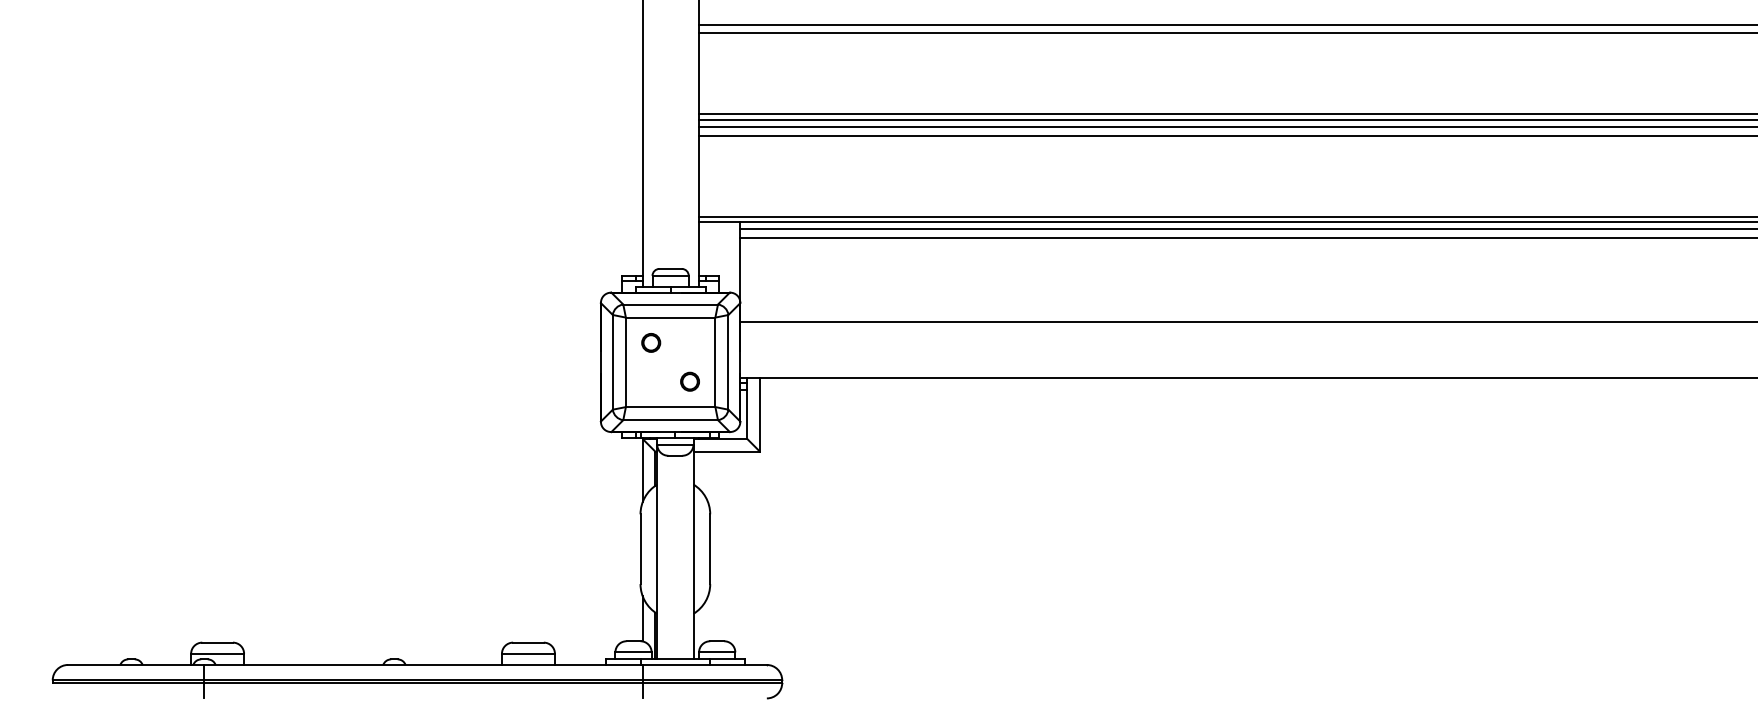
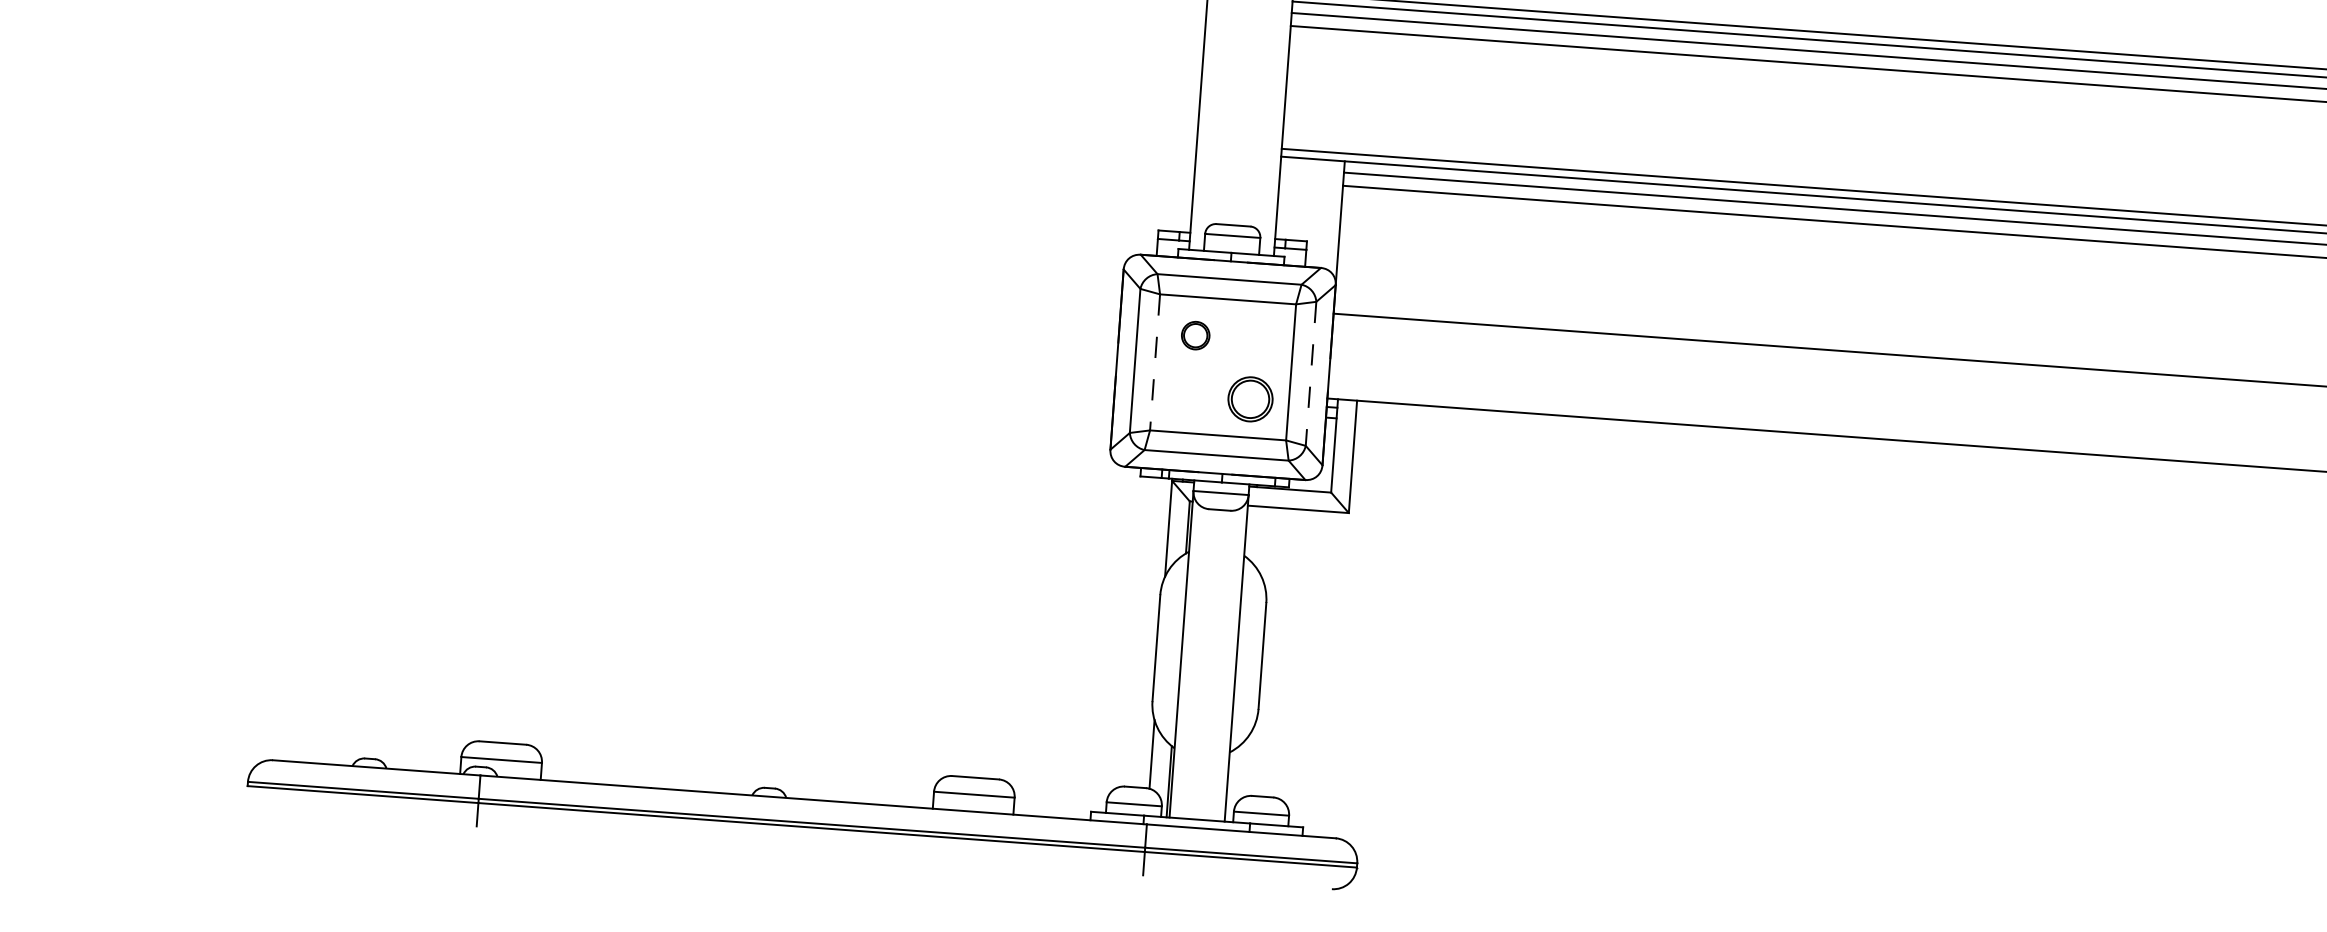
line: (625, 362) -> (1154, 362), solid -> dashed
line: (728, 362) -> (1311, 374), solid -> dashed
part: (689, 381) -> (1249, 398), size x1.6

